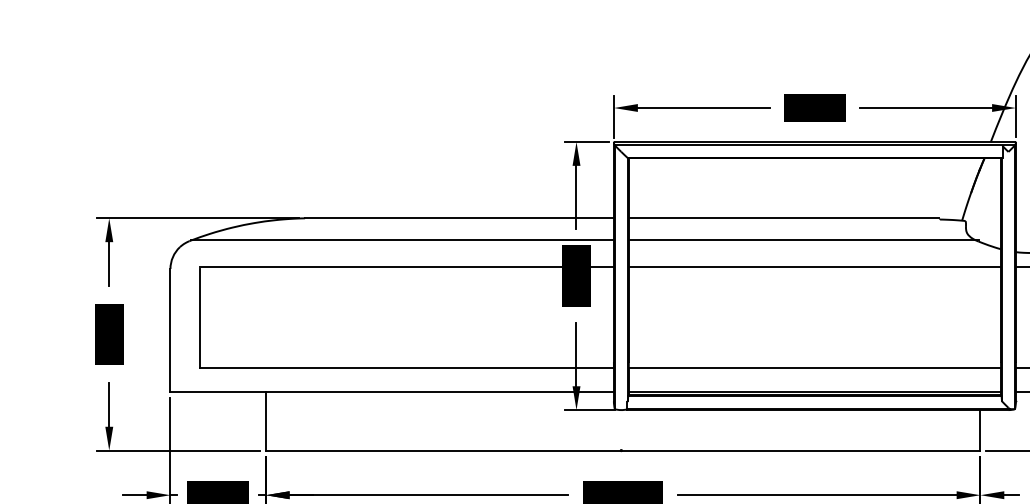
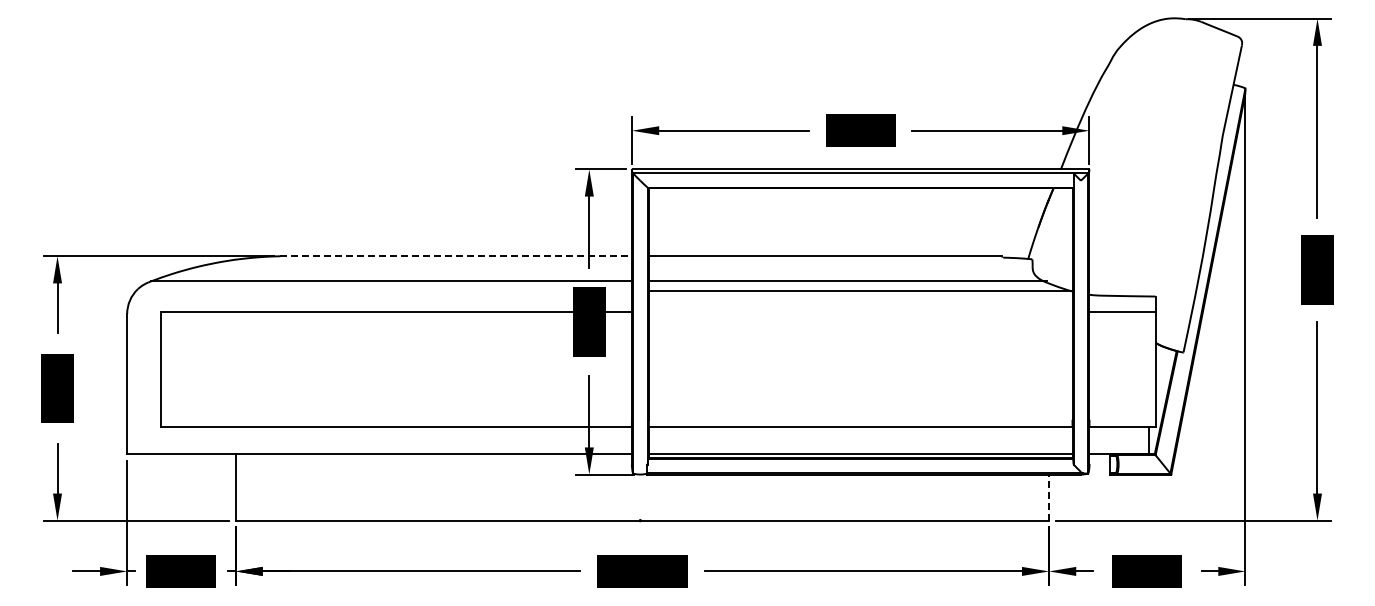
line: (459, 218) -> (456, 256), solid -> dashed
line: (814, 267) -> (860, 291), moved
line: (980, 430) -> (1049, 497), solid -> dashed

